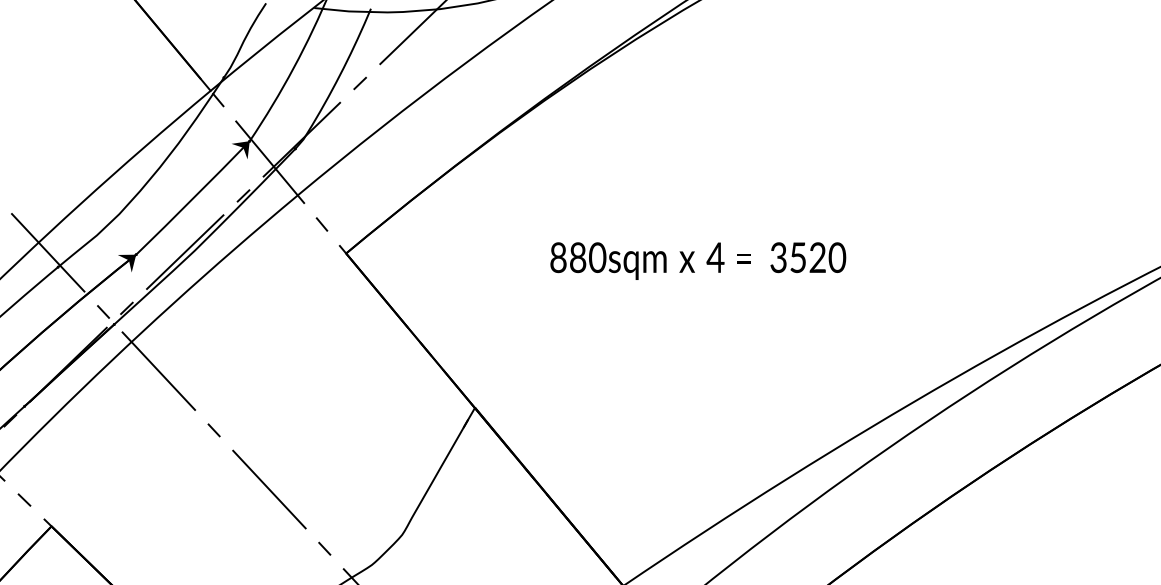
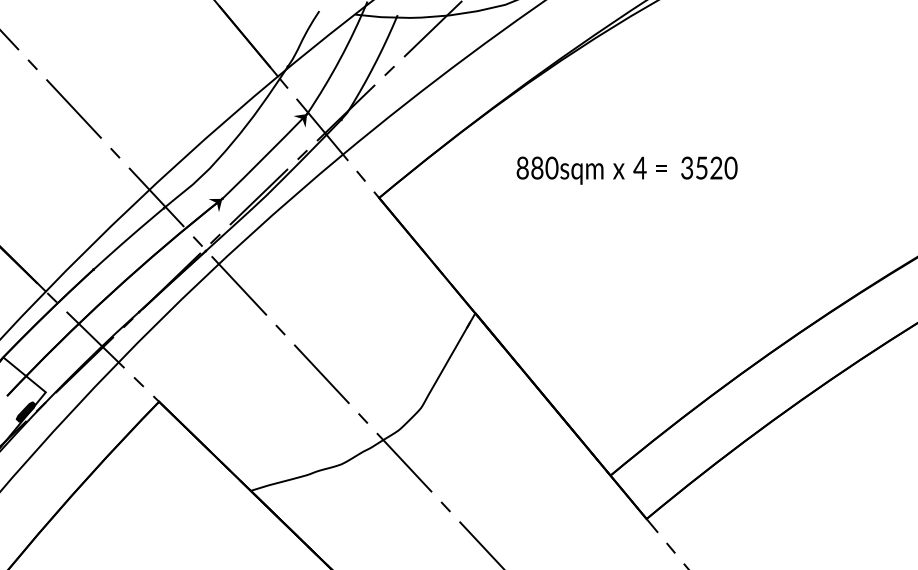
text: (697, 260) -> (626, 170), moved

